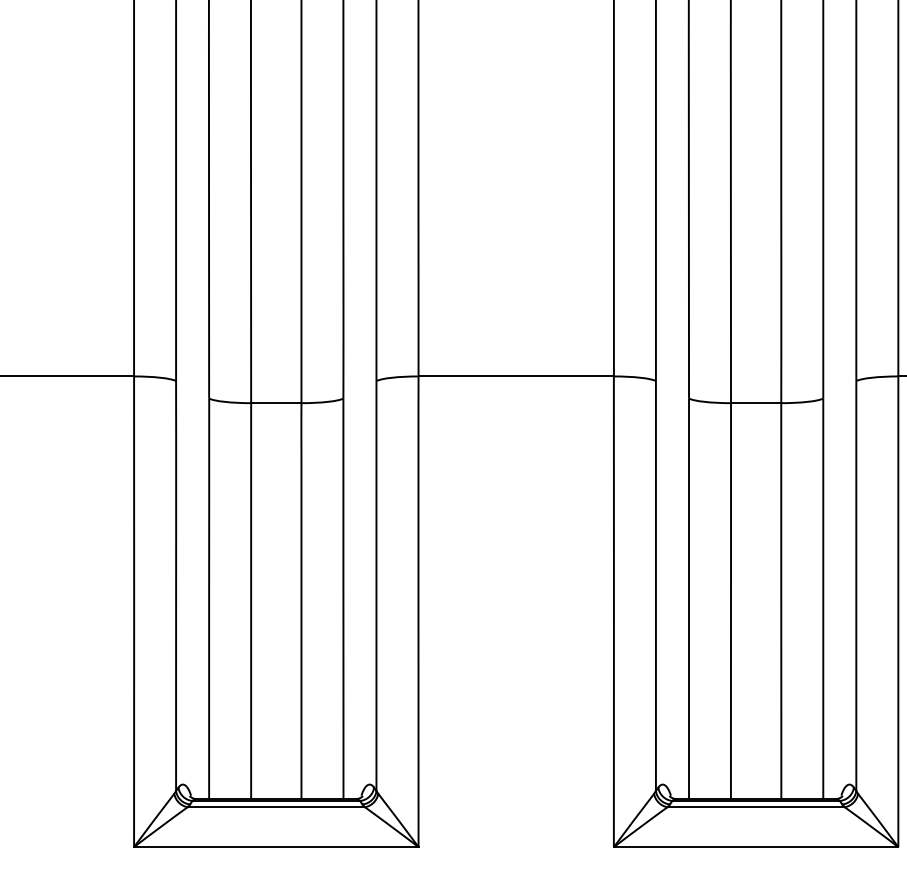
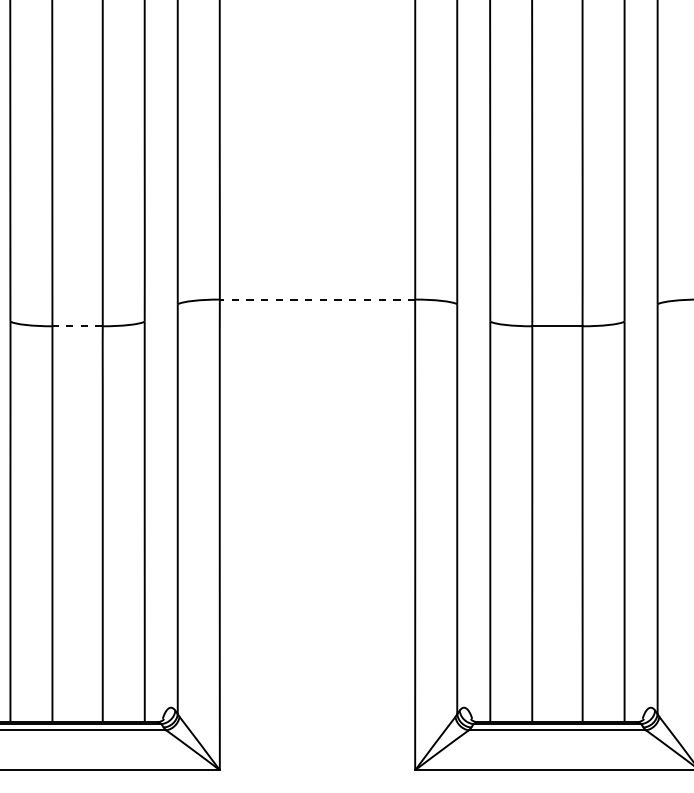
line: (516, 376) -> (317, 299), solid -> dashed
line: (275, 403) -> (76, 326), solid -> dashed

